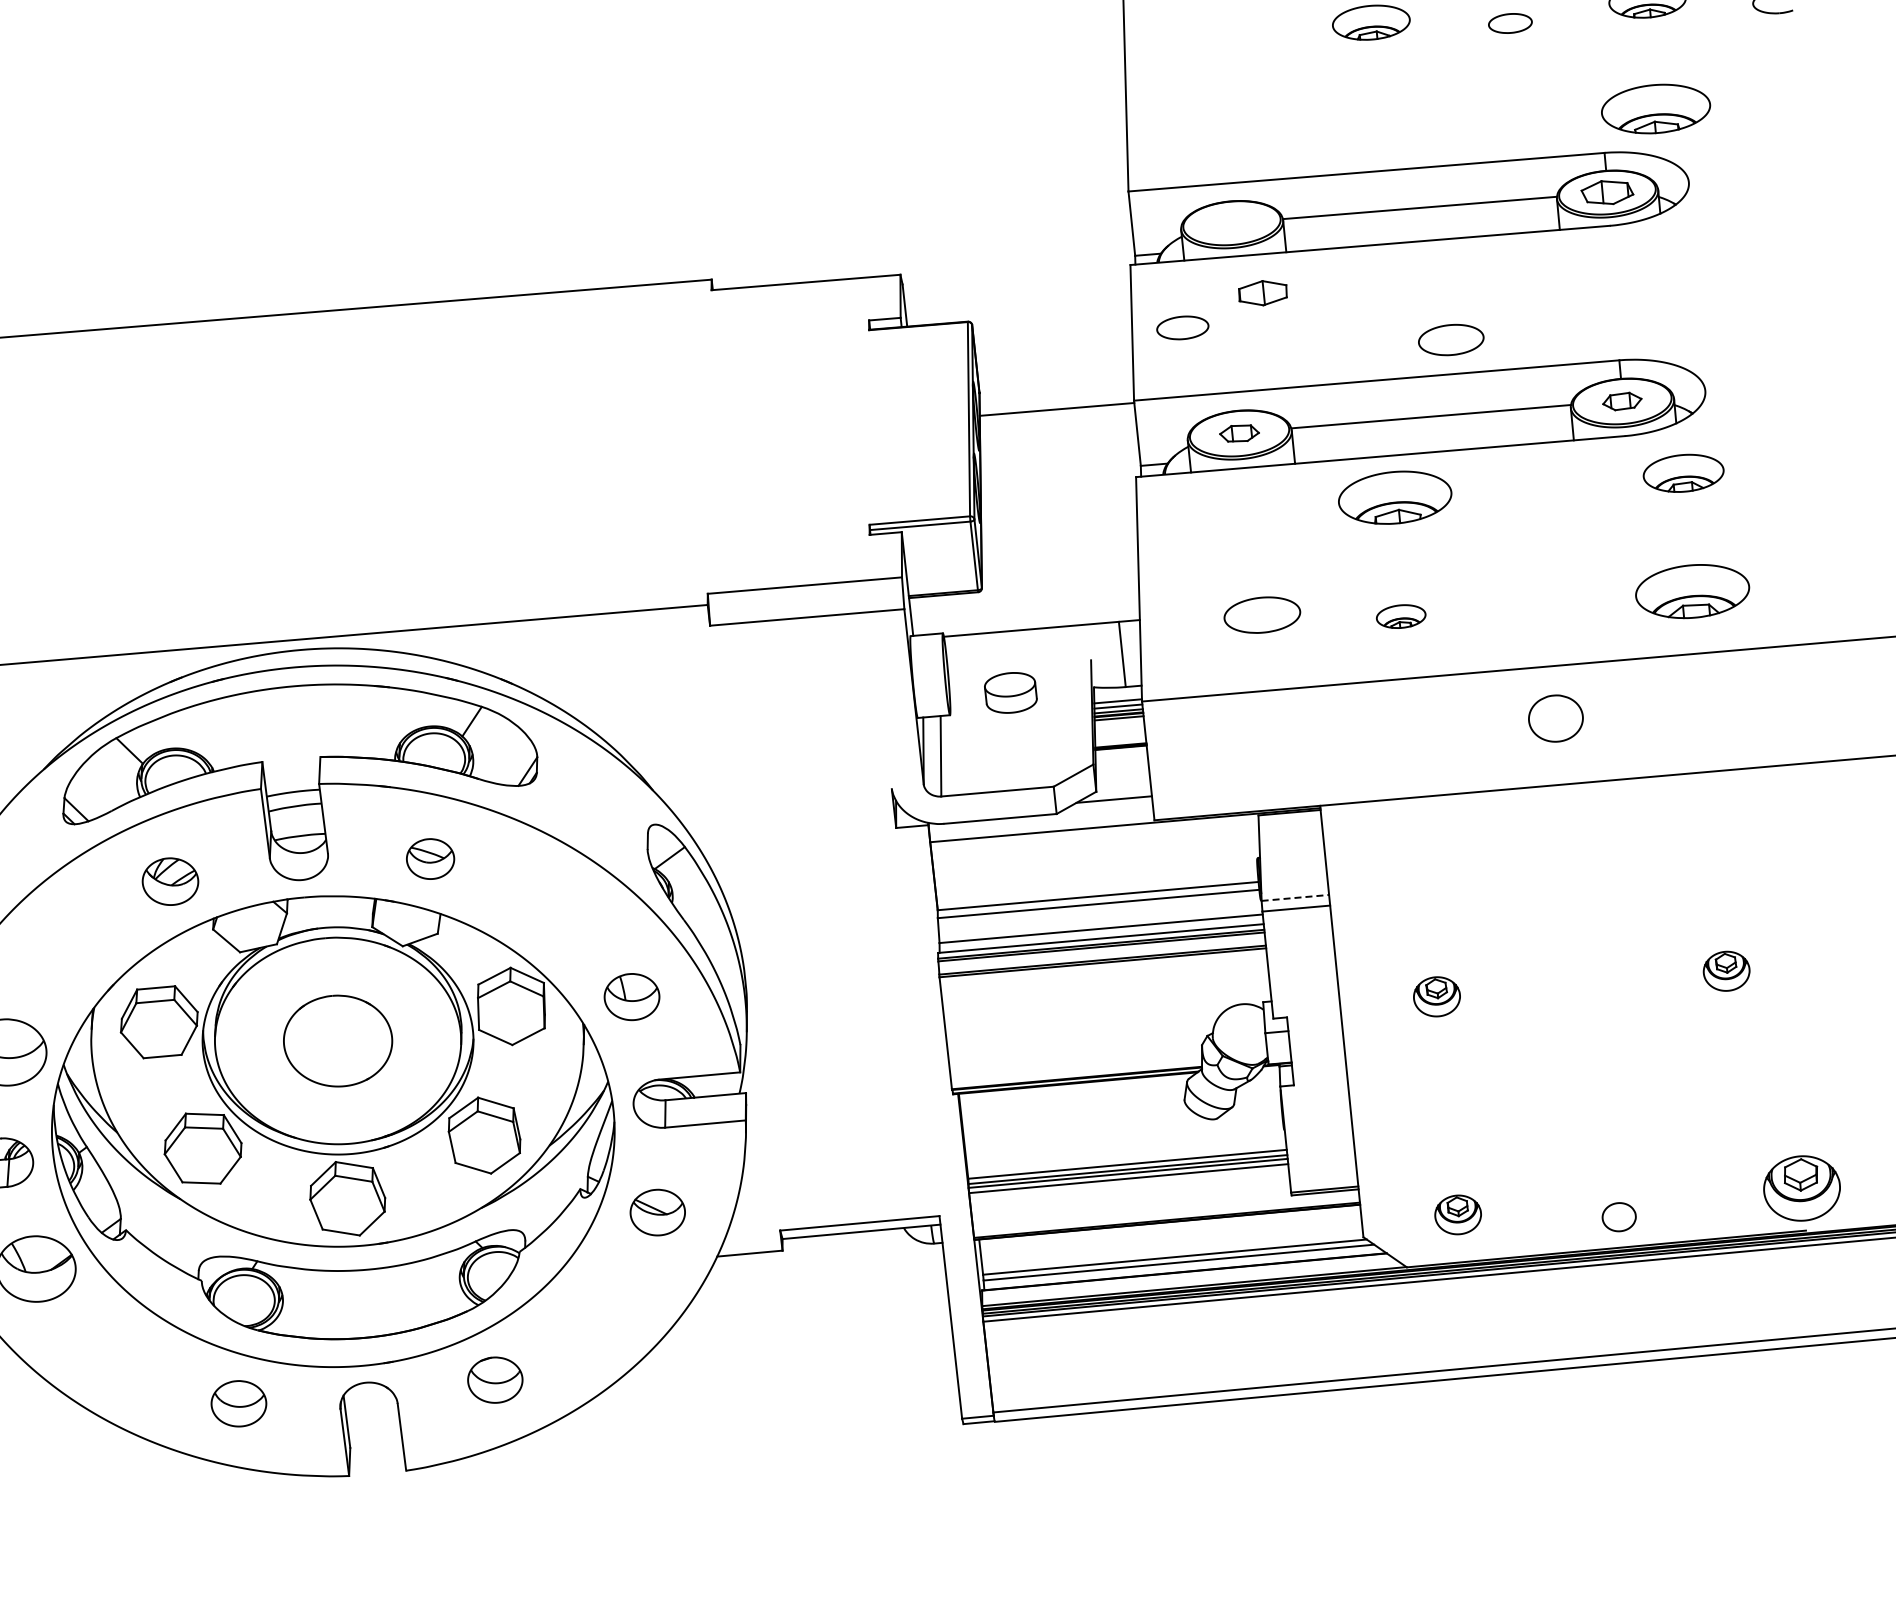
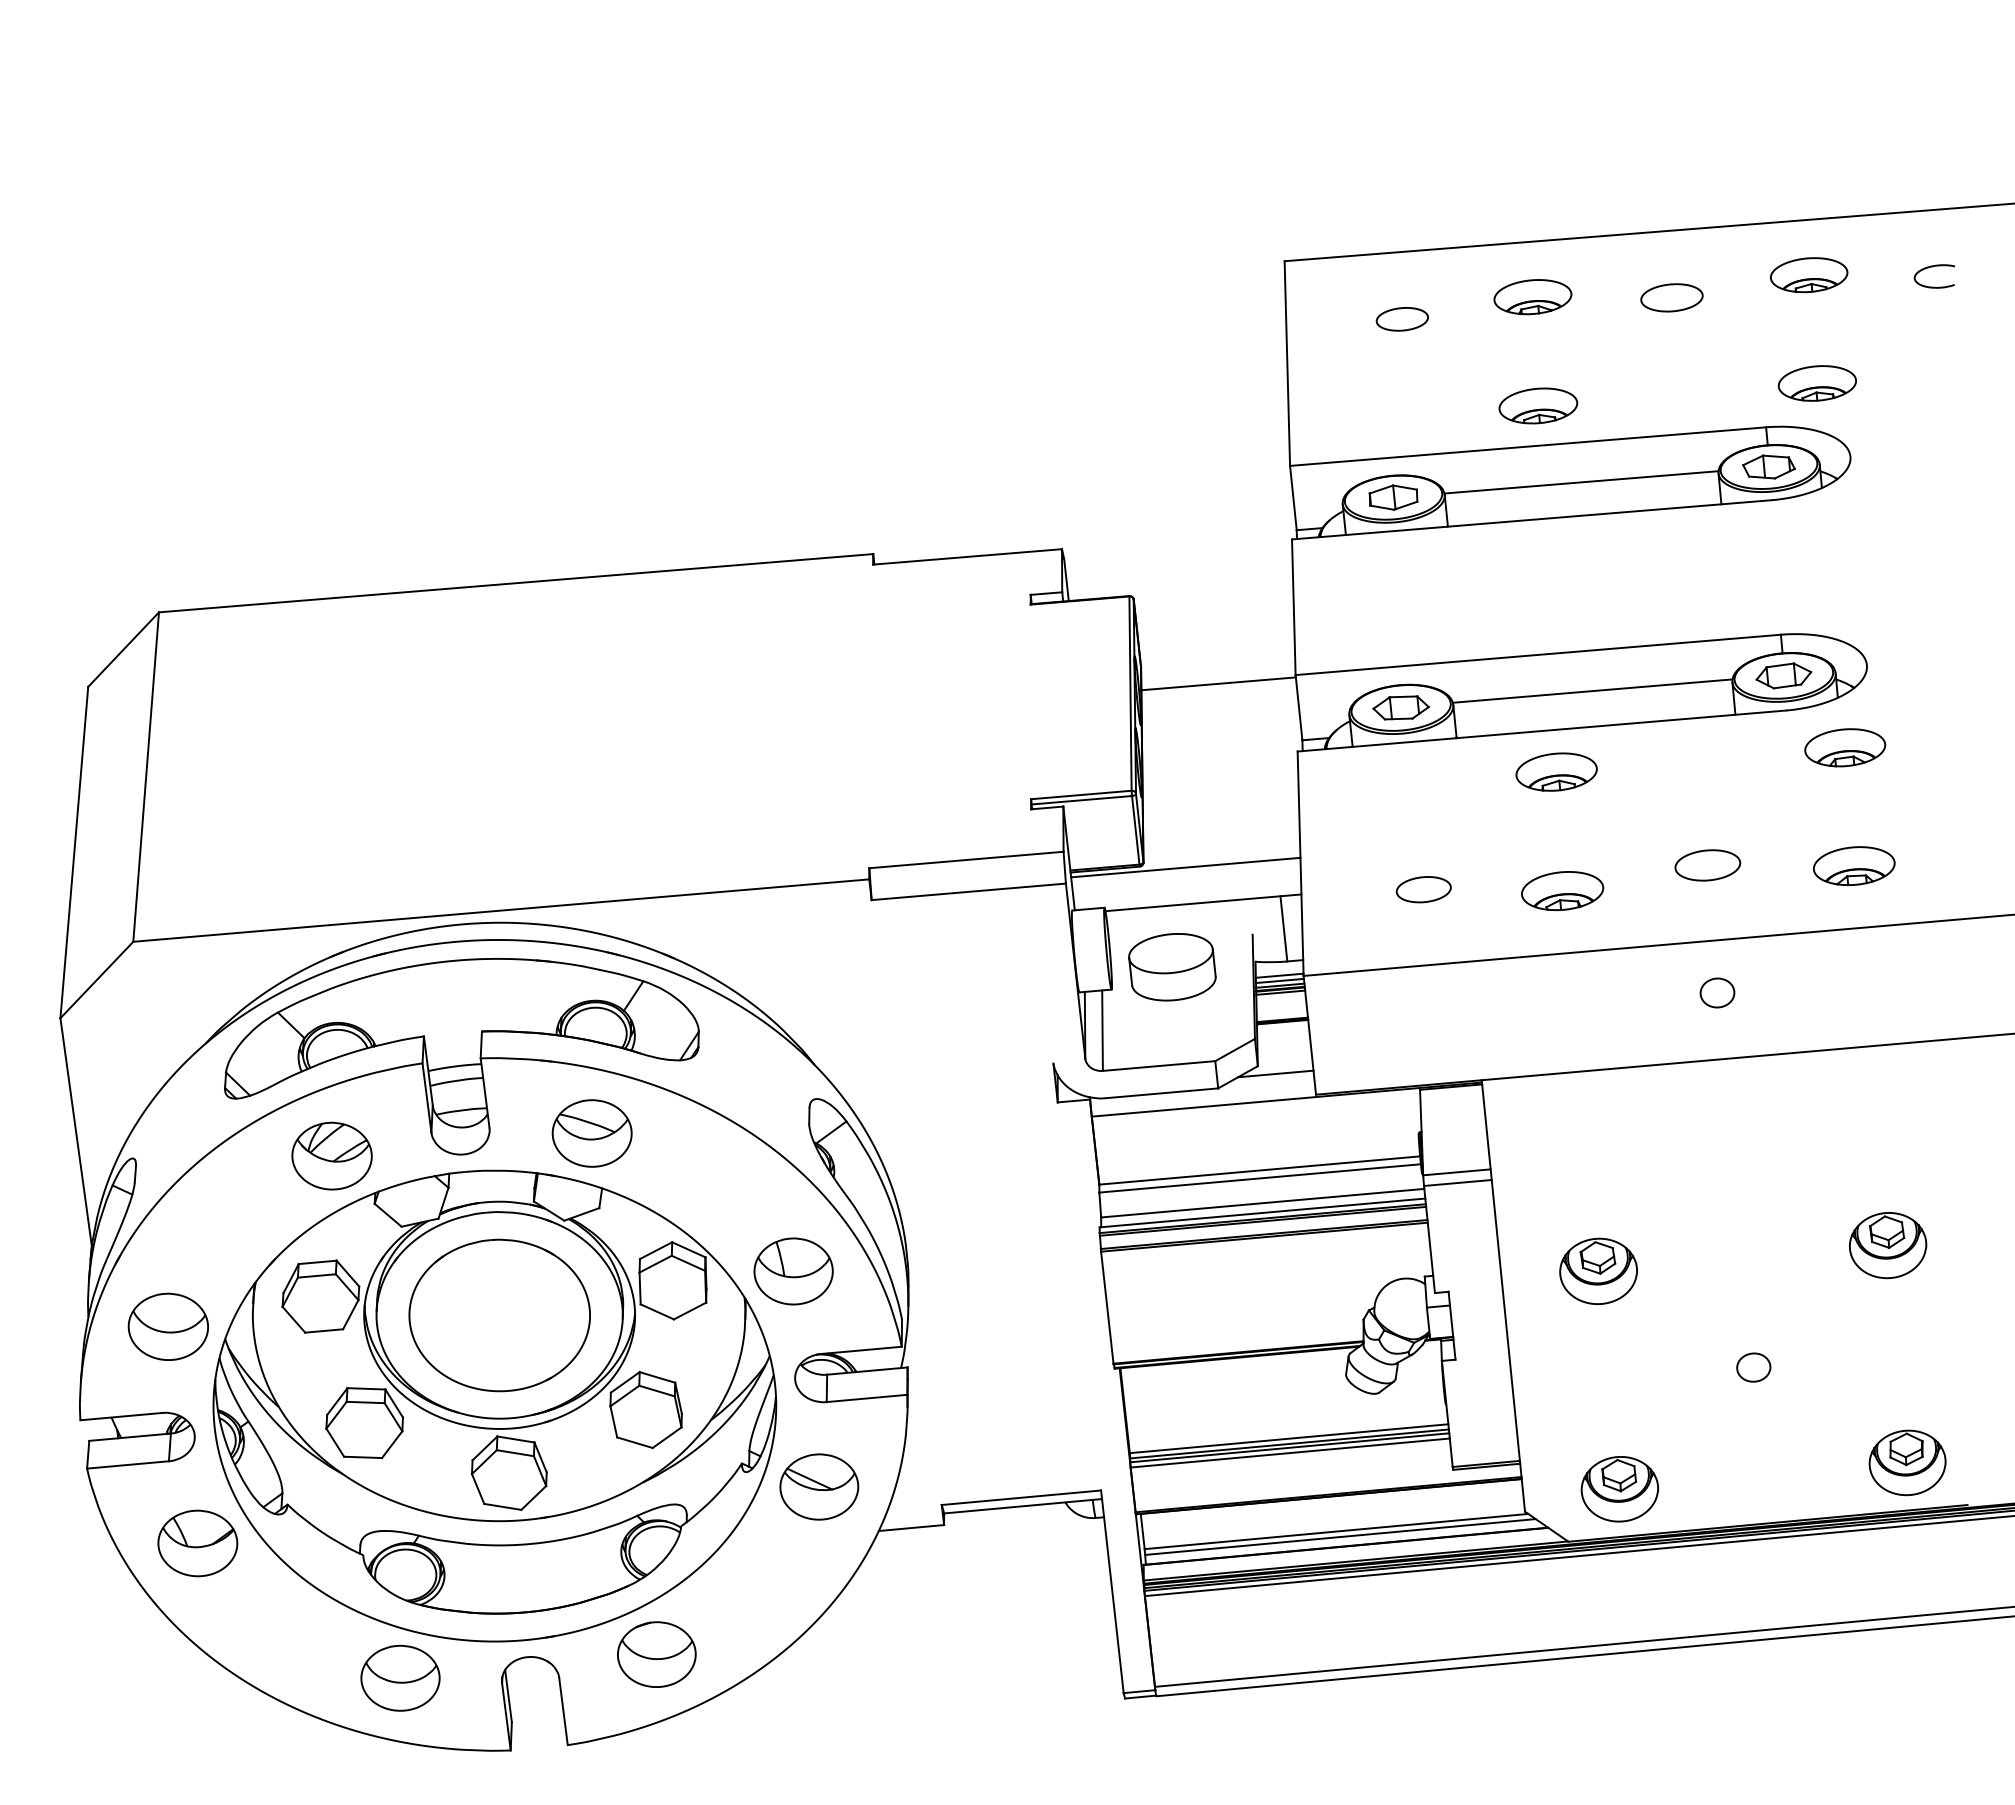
part: (1509, 23) -> (1671, 297), size x1.43
part: (1654, 109) -> (1816, 383), size x0.71
part: (1376, 131) -> (1538, 405), added
part: (1262, 293) -> (1393, 497), moved
part: (1181, 328) -> (1401, 319), moved
part: (1450, 340) -> (1707, 865), moved
part: (1621, 401) -> (1783, 675), size x1.43
part: (1238, 433) -> (1400, 707), size x1.43
part: (1394, 497) -> (1556, 771), size x0.71
part: (1692, 592) -> (1854, 866), size x0.71
line: (1023, 593) -> (1185, 867), added
part: (1261, 615) -> (1423, 889), size x0.71
part: (1400, 616) -> (1562, 890), size x1.67
part: (1010, 693) -> (1172, 967), size x1.67
part: (1555, 718) -> (1717, 992), size x0.62
part: (429, 859) -> (591, 1133), size x1.67
part: (169, 881) -> (331, 1155), size x1.43
line: (1294, 898) -> (1456, 1172), dashed -> solid
part: (1726, 971) -> (1888, 1245), size x1.67
part: (1436, 996) -> (1598, 1270), size x1.67
part: (631, 997) -> (793, 1271), size x1.43
part: (337, 1041) -> (499, 1315), size x1.67
part: (1801, 1188) -> (1907, 1462), moved
part: (657, 1212) -> (819, 1486), size x1.43
part: (1457, 1215) -> (1619, 1489), size x1.67
part: (1618, 1217) -> (1753, 1367), moved
part: (494, 1380) -> (656, 1654), size x1.43
part: (238, 1403) -> (400, 1677), size x1.43

